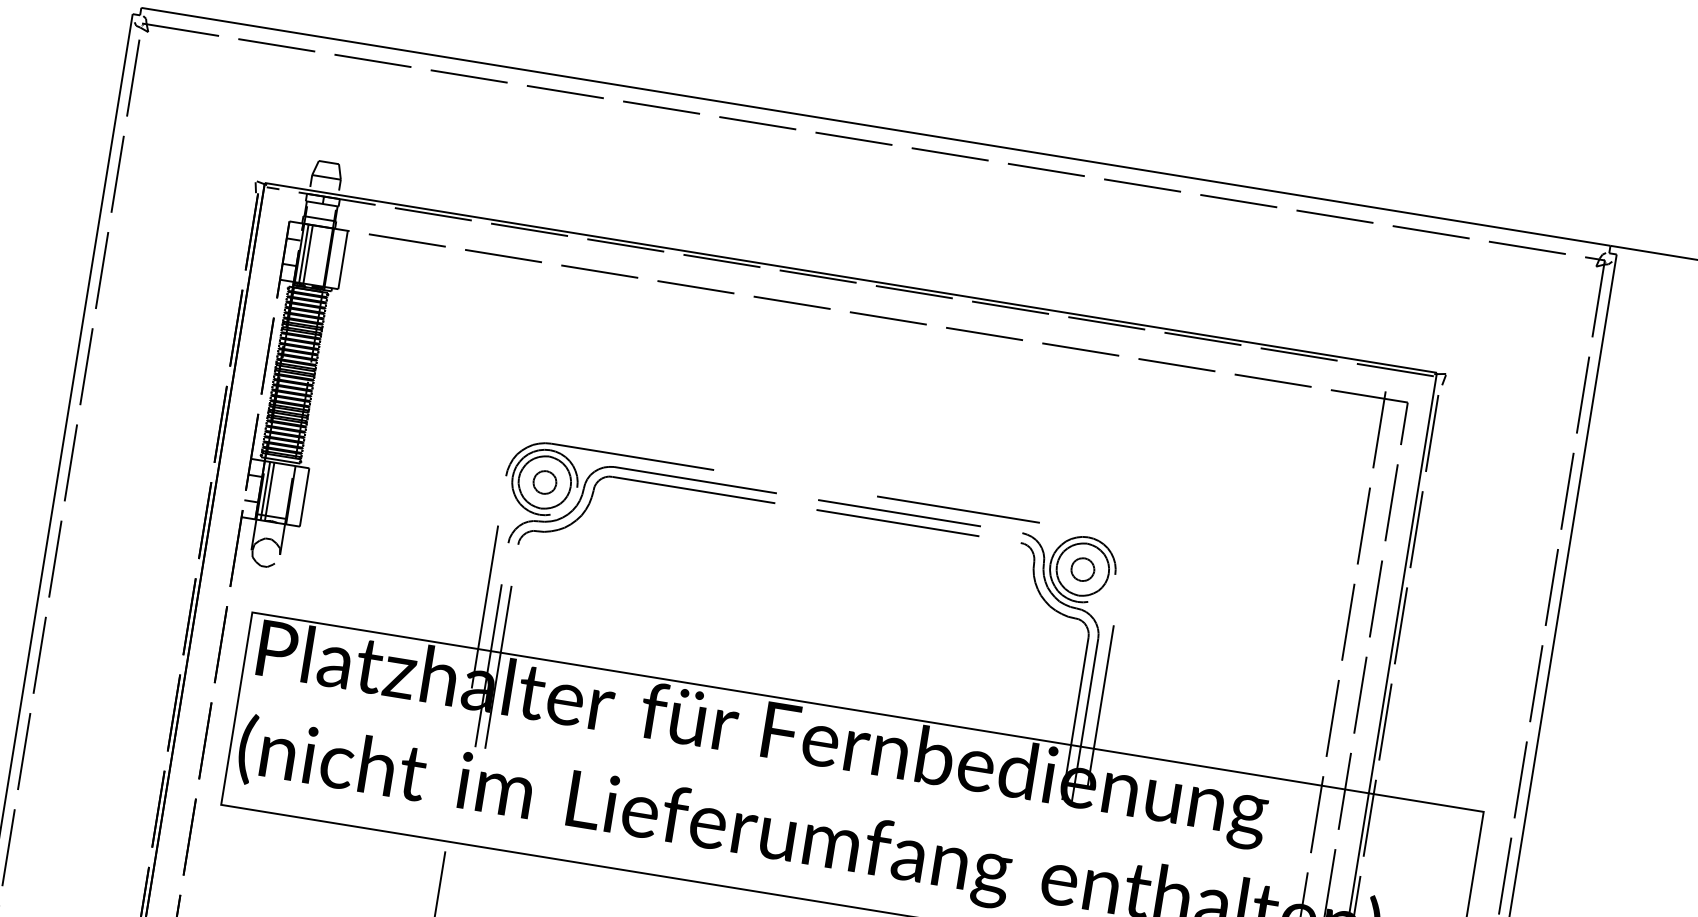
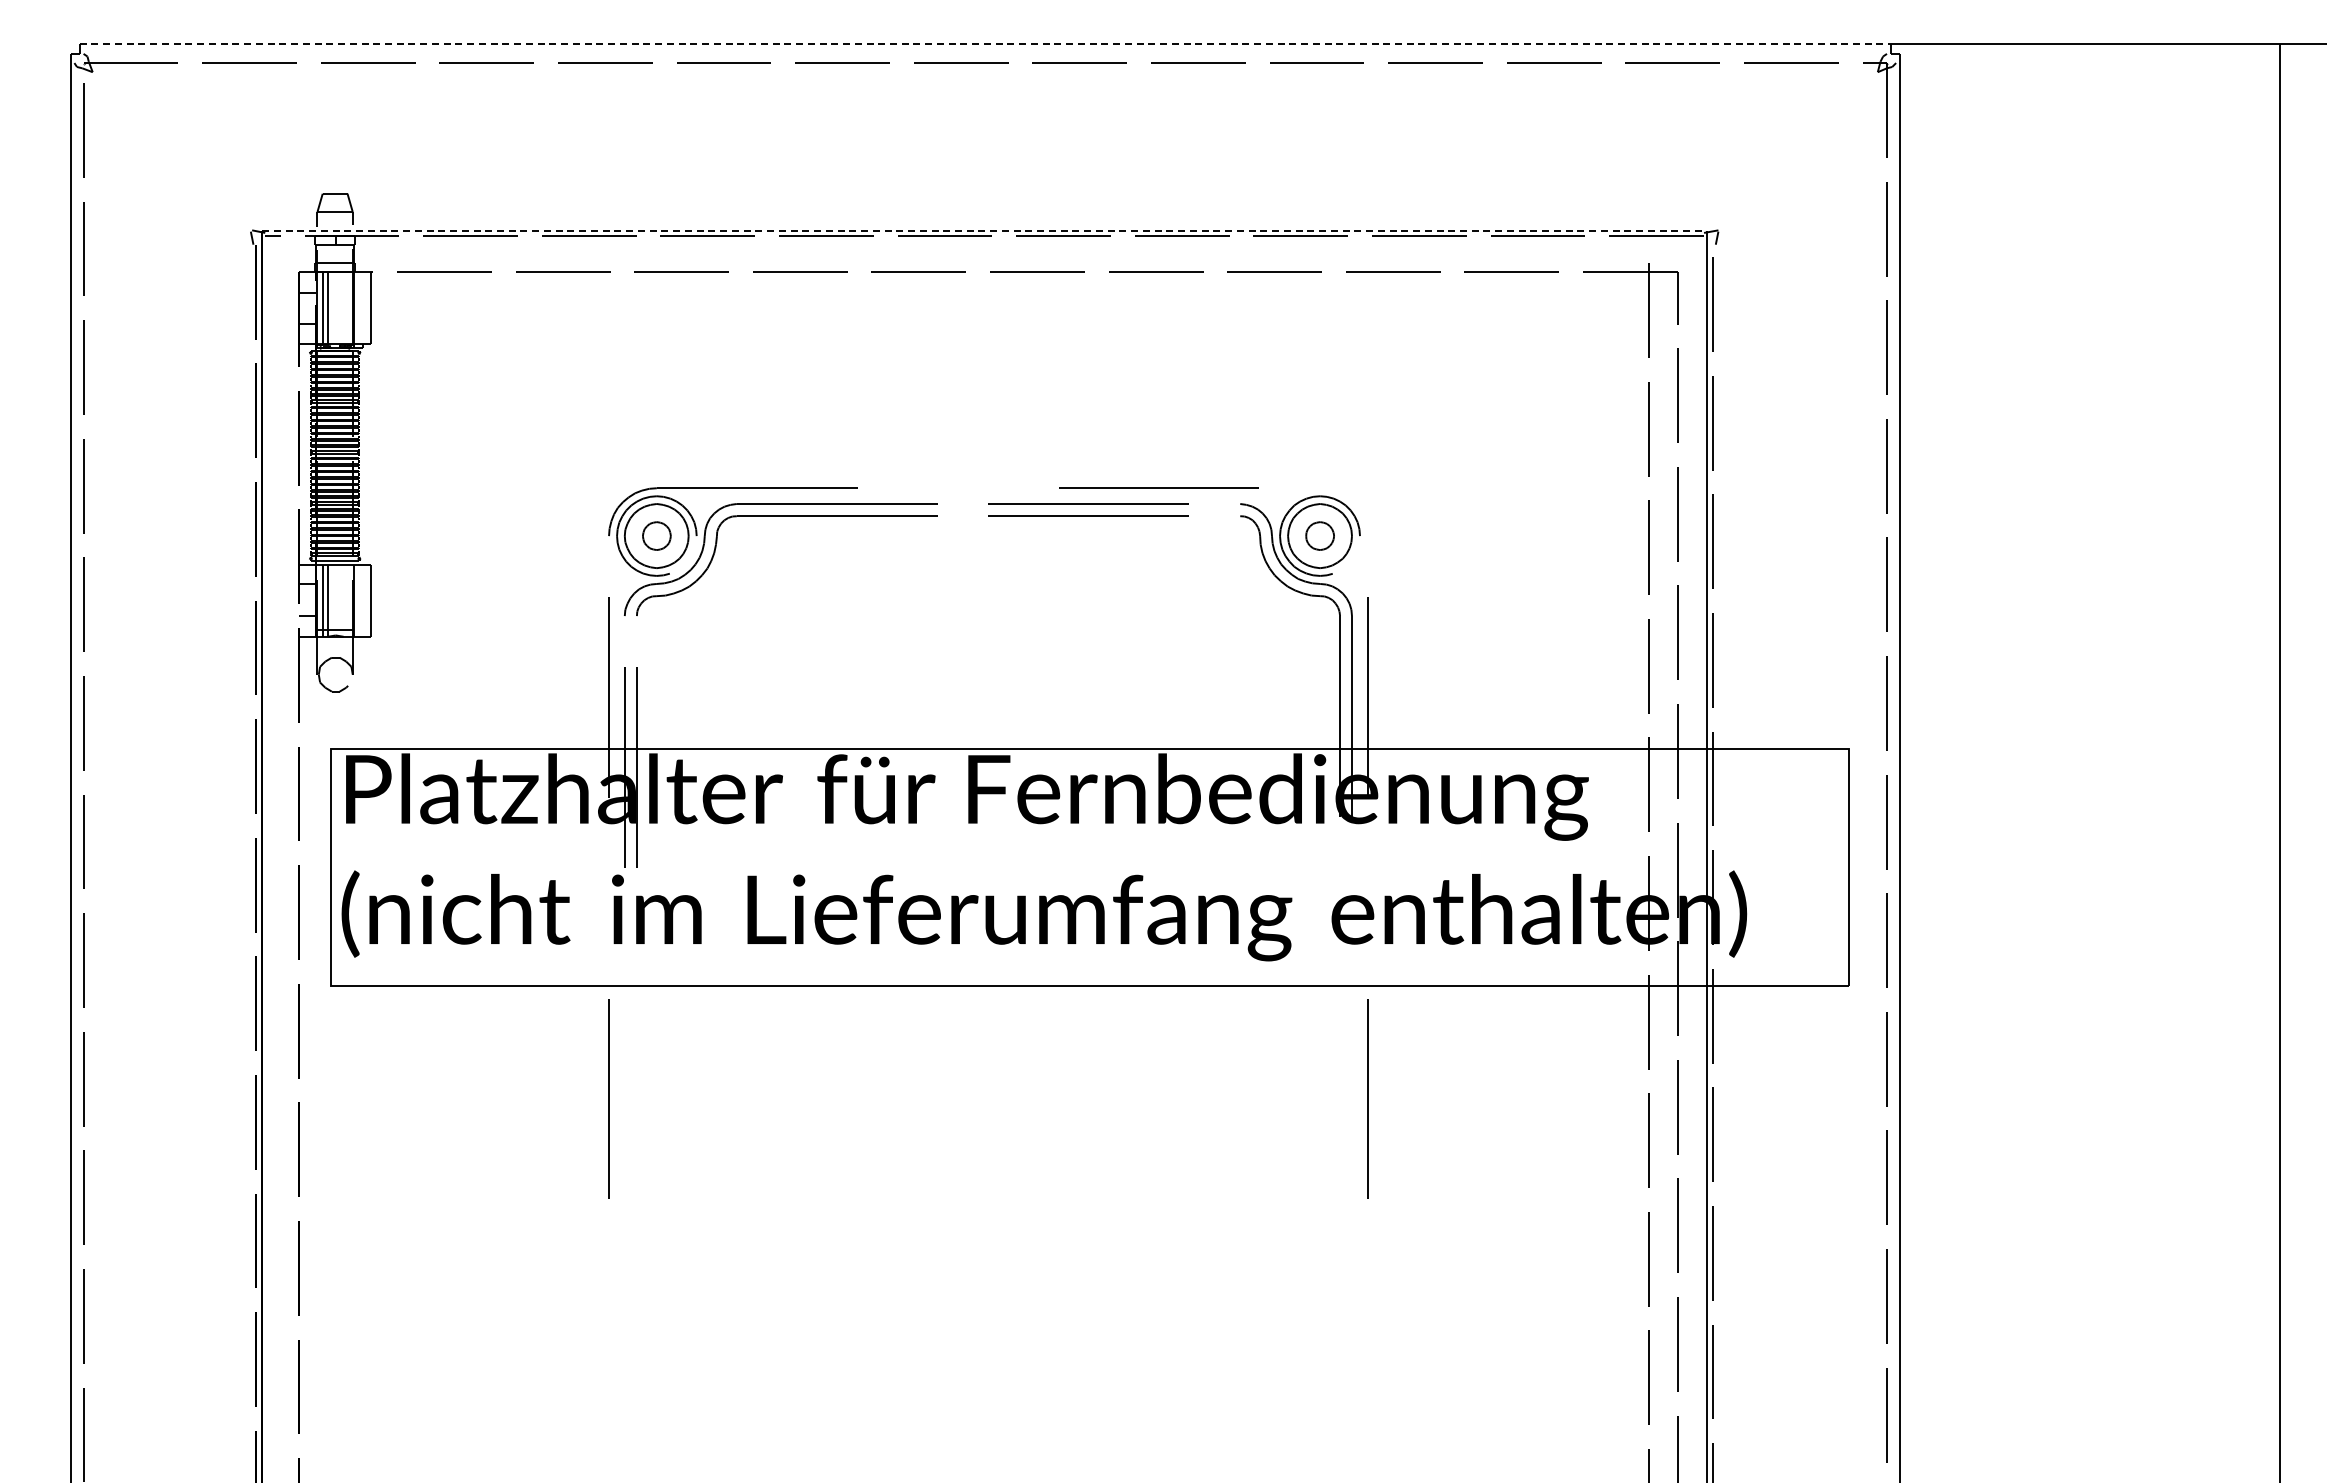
line: (876, 126) -> (985, 44), solid -> dashed
line: (851, 277) -> (985, 230), solid -> dashed

